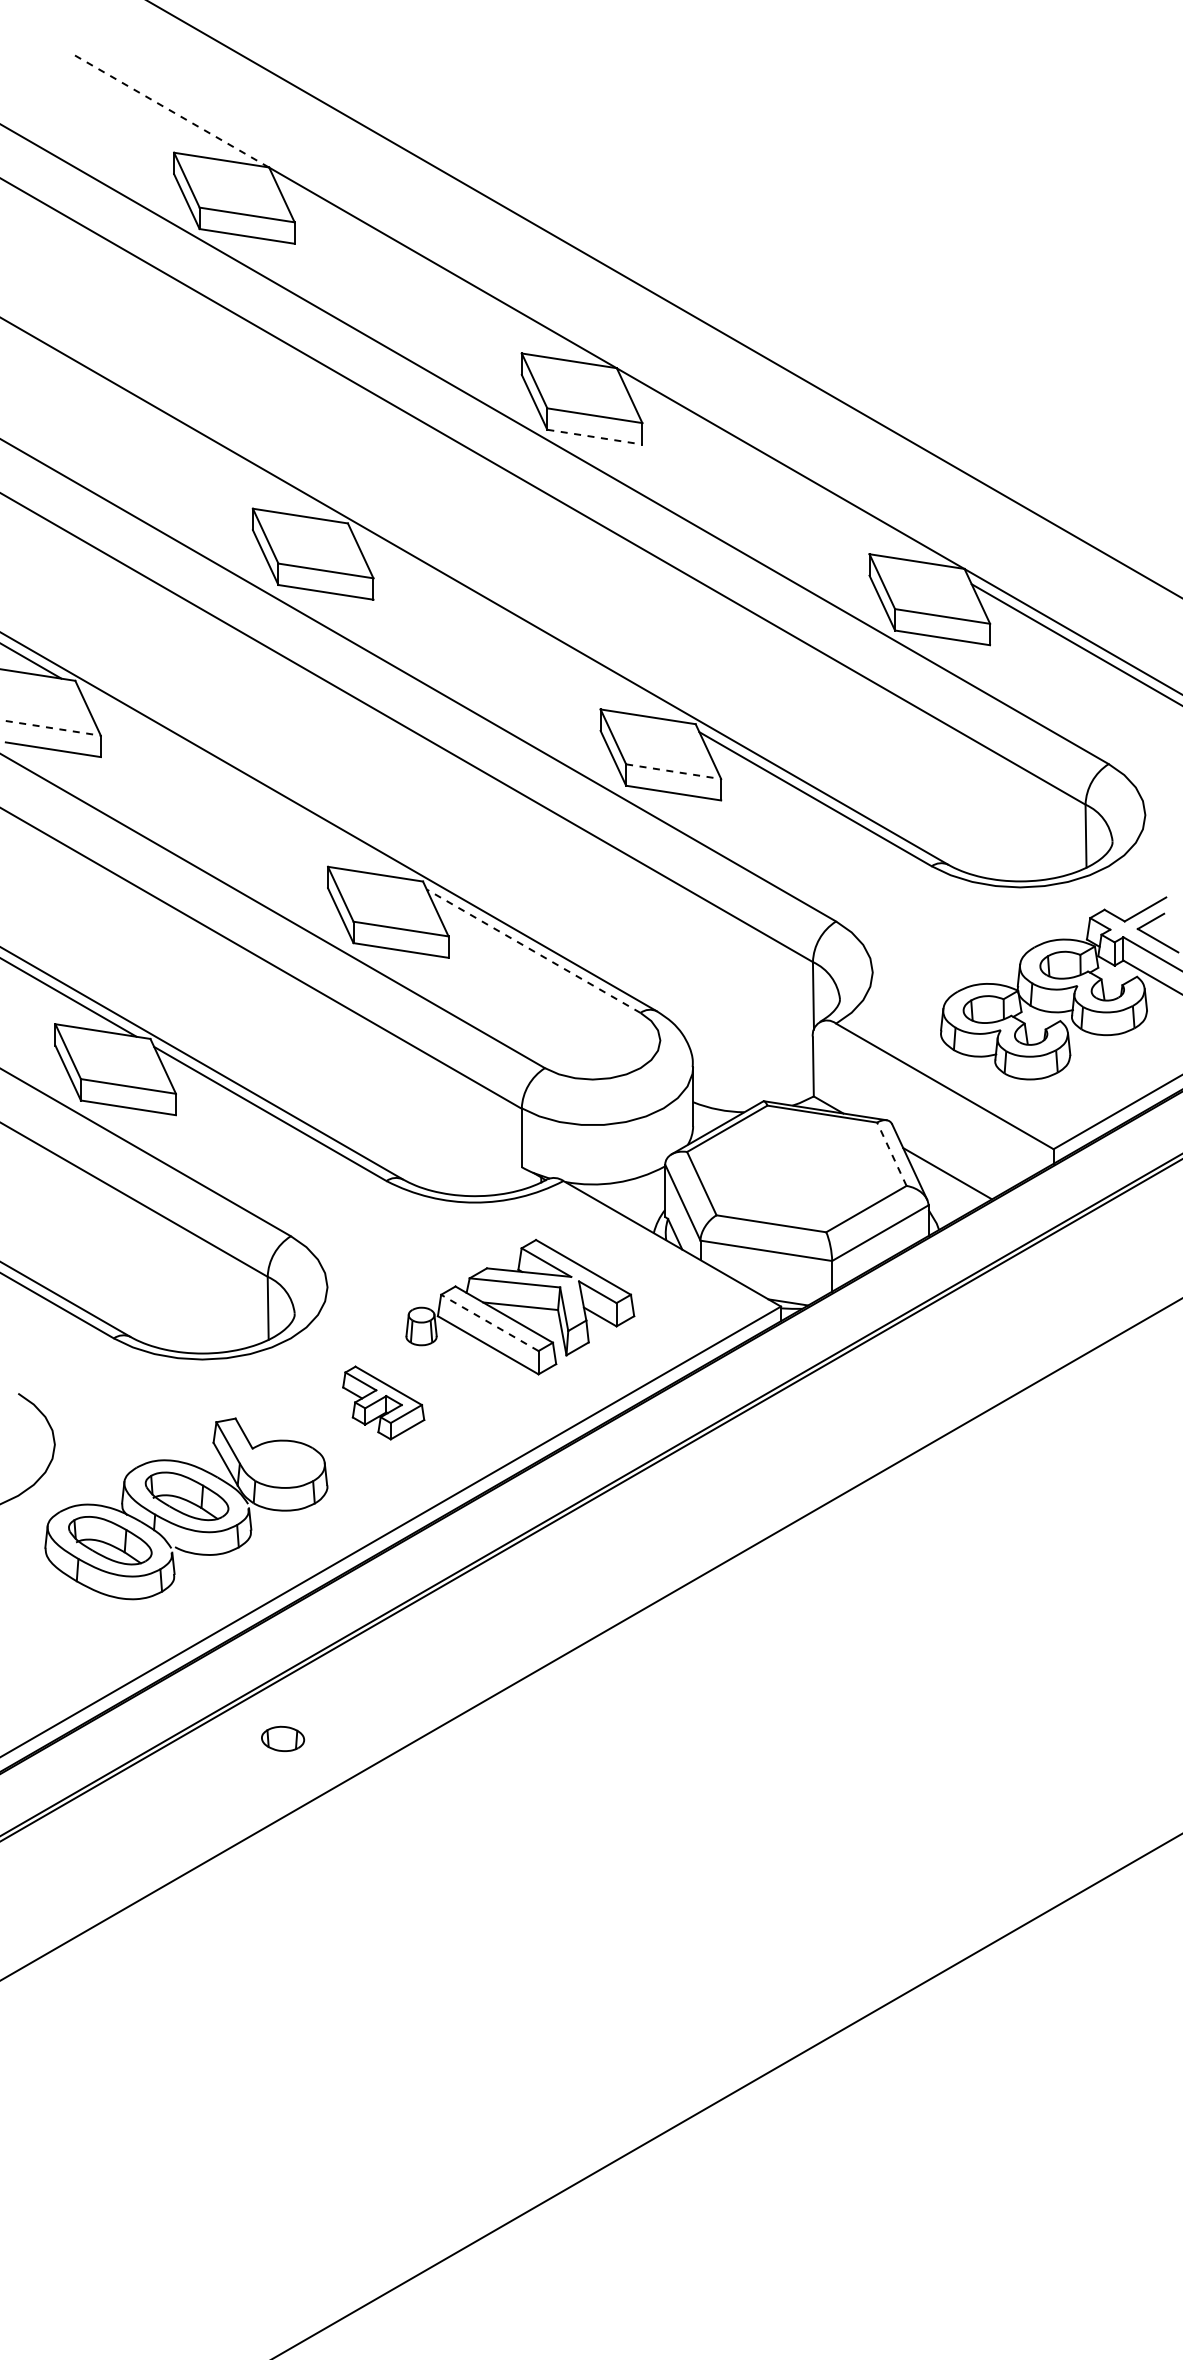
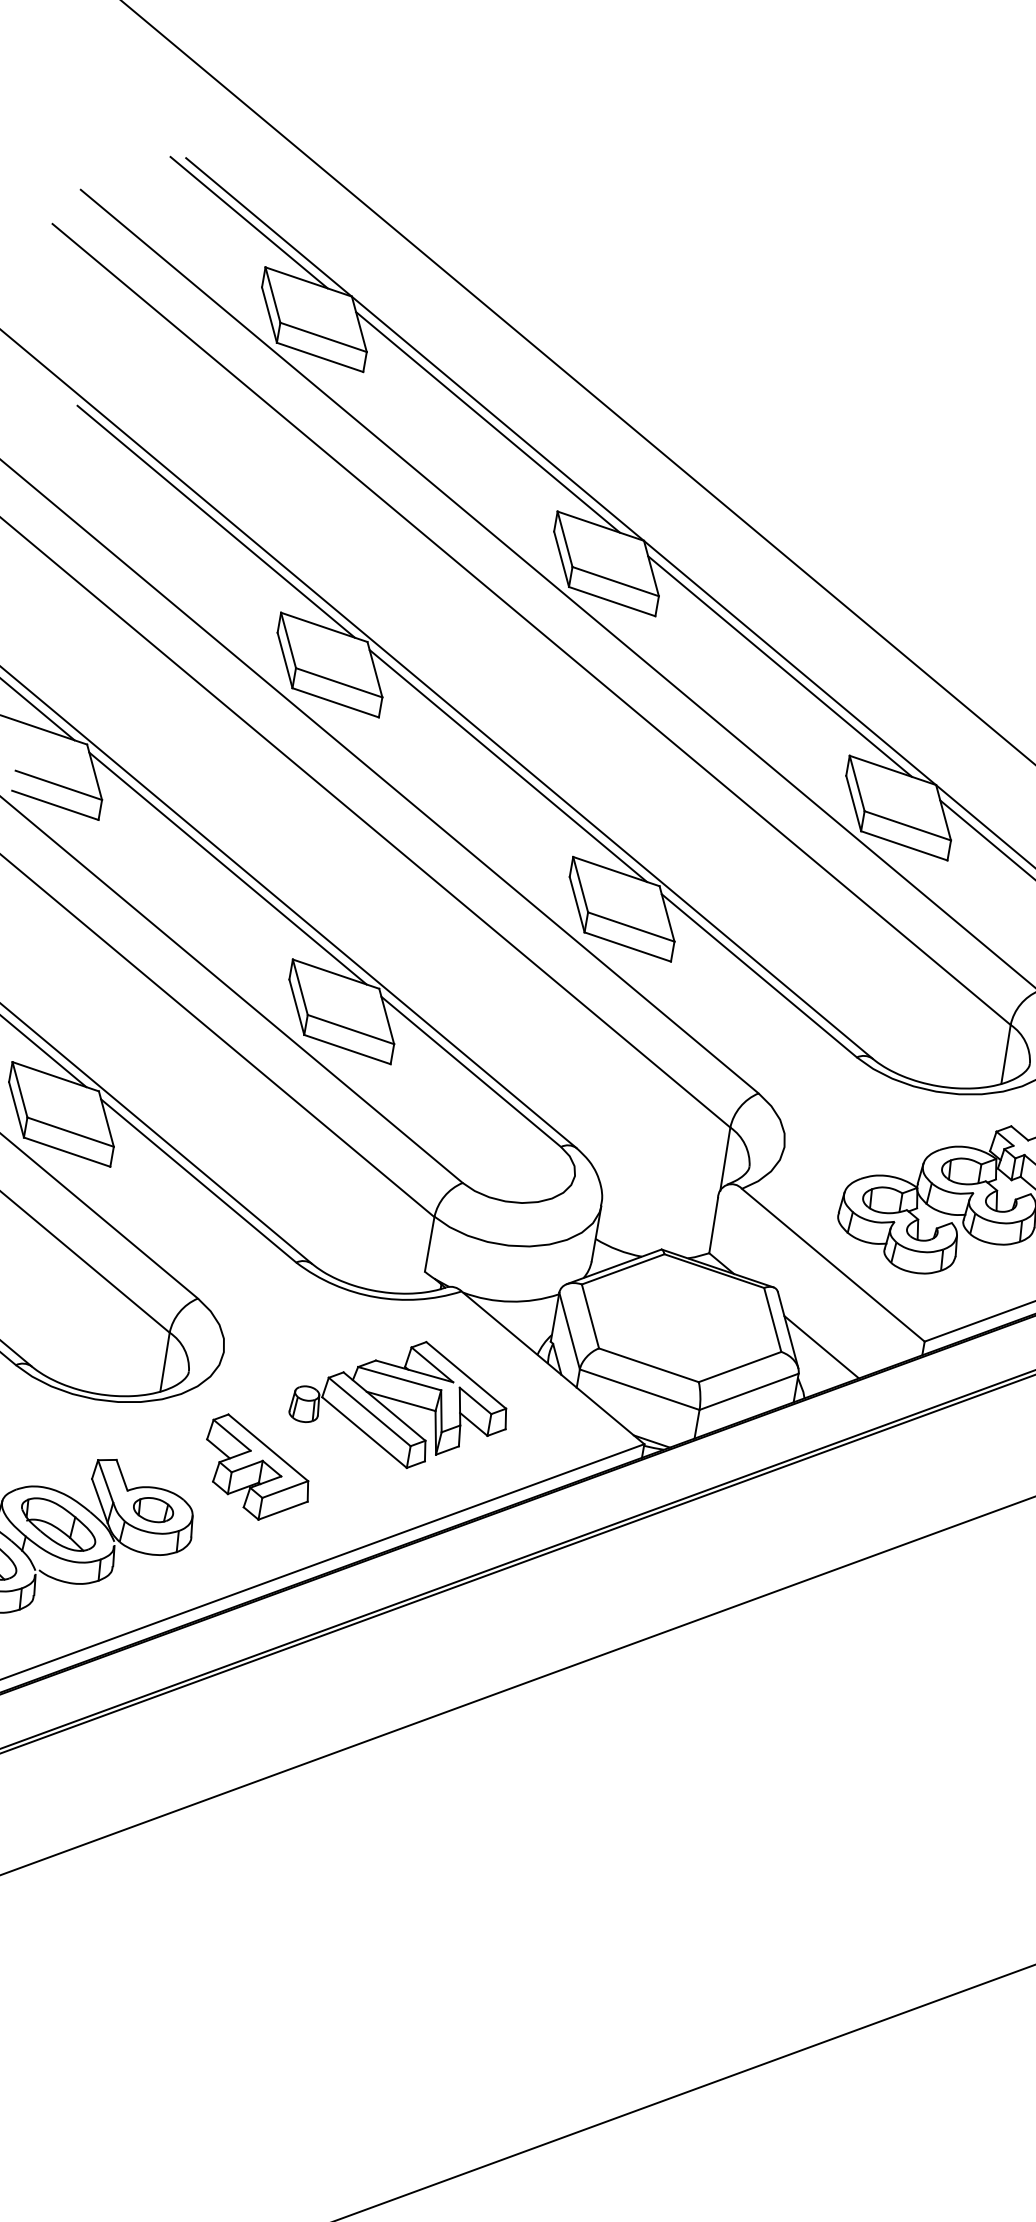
line: (148, 109) -> (248, 222), added
line: (170, 110) -> (269, 227), dashed -> solid
line: (433, 273) -> (488, 422), added
line: (168, 425) -> (215, 521), added
line: (595, 437) -> (612, 602), dashed -> solid
line: (780, 473) -> (779, 665), added
line: (516, 626) -> (508, 765), added
line: (53, 728) -> (58, 785), dashed -> solid
line: (674, 771) -> (632, 926), dashed -> solid
line: (244, 783) -> (228, 868), added
line: (533, 951) -> (471, 1072), dashed -> solid
line: (891, 1154) -> (772, 1320), dashed -> solid
line: (489, 1322) -> (369, 1411), dashed -> solid
part: (383, 1402) -> (257, 1468), size x1.43
part: (283, 1738) -> (154, 1509), moved

